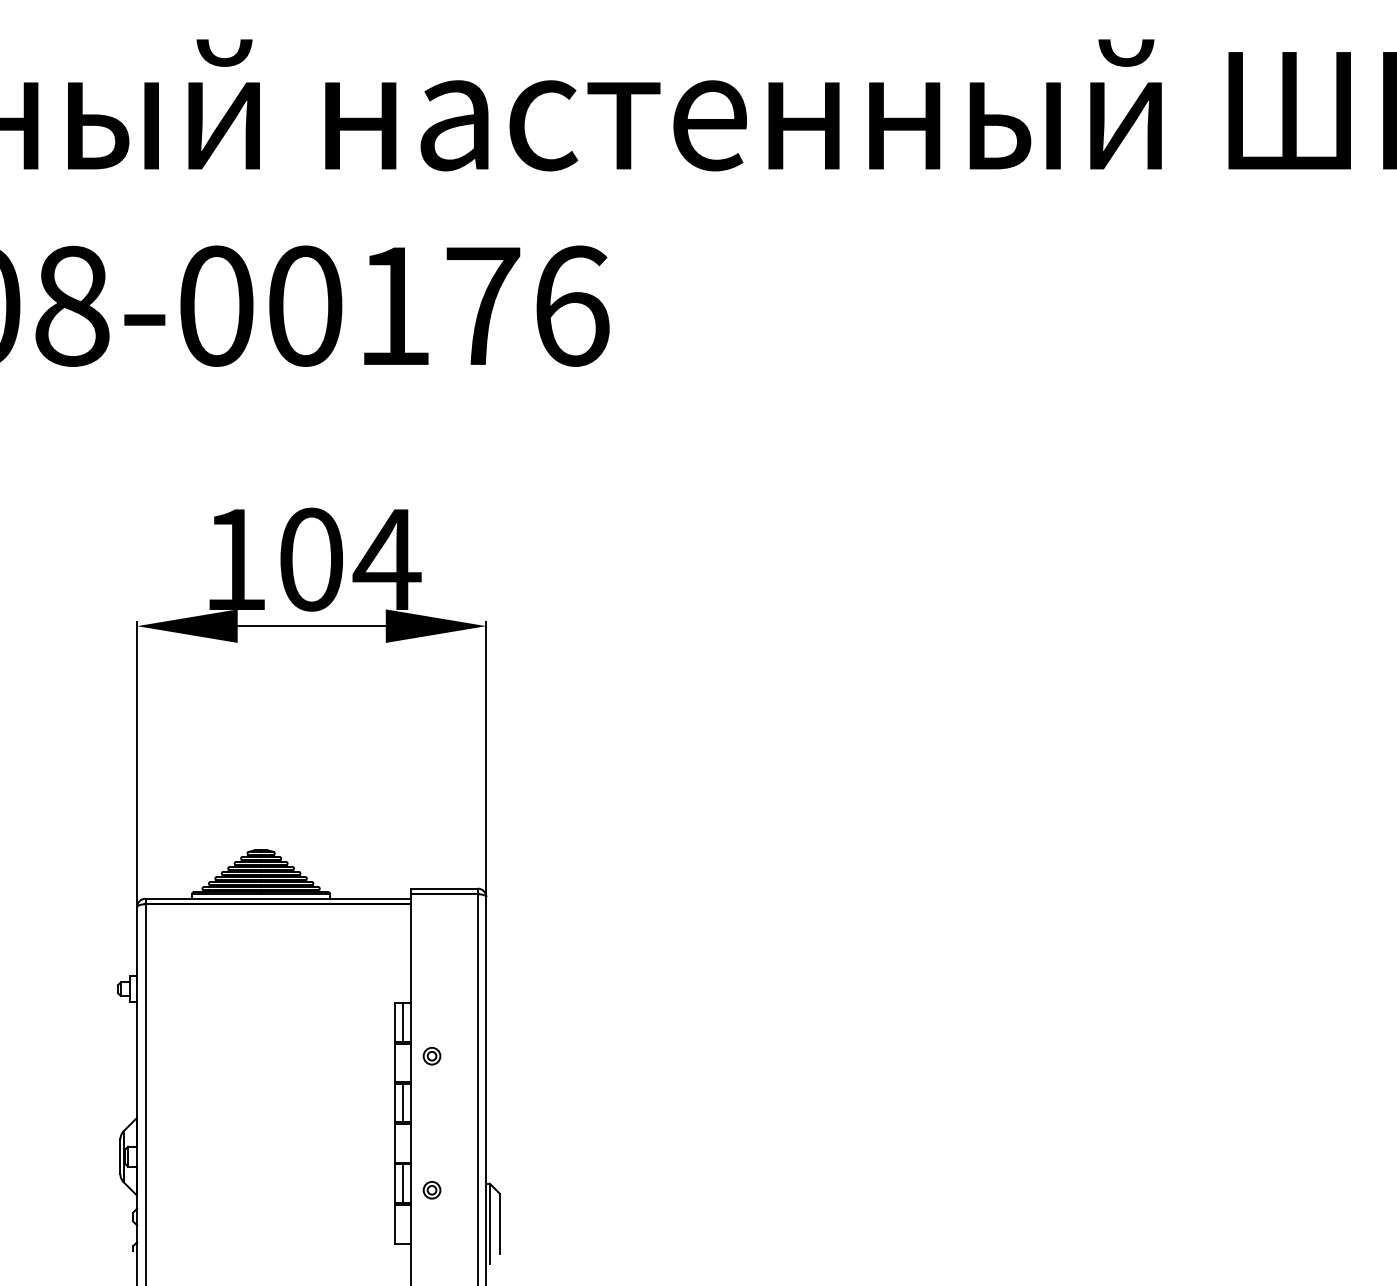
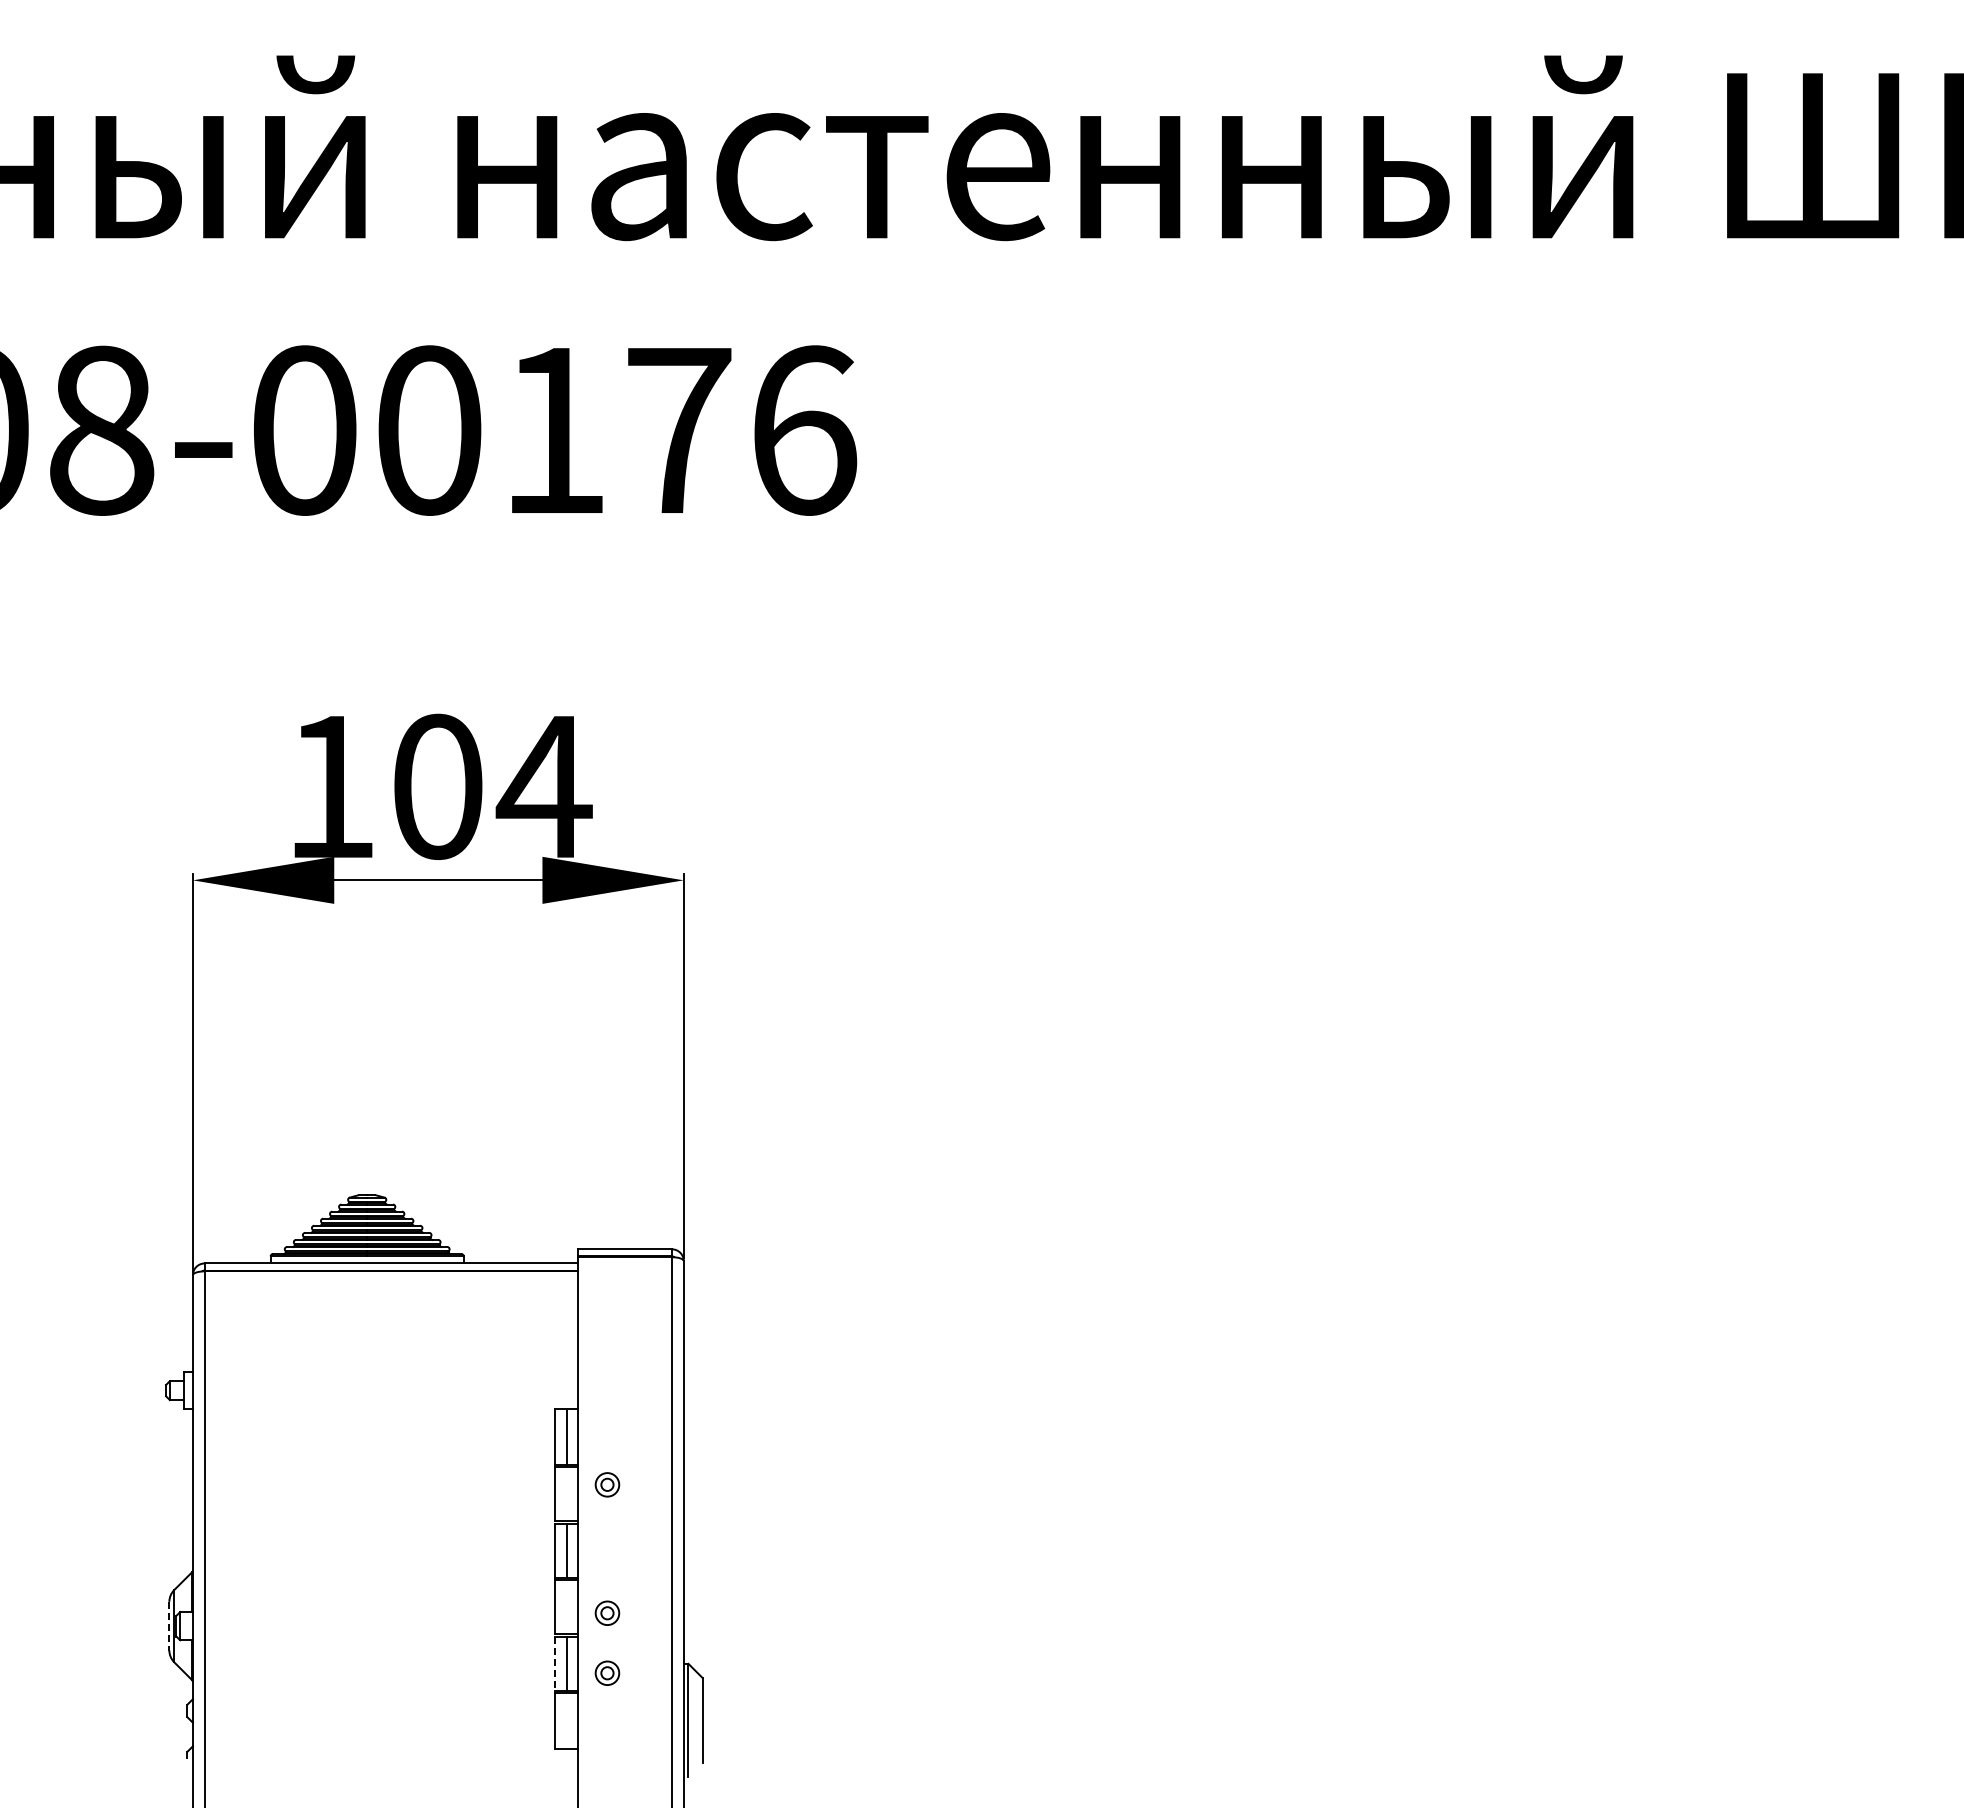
part: (432, 1147) -> (607, 1612), added
line: (120, 1156) -> (169, 1626), solid -> dashed
line: (394, 1184) -> (554, 1664), solid -> dashed

